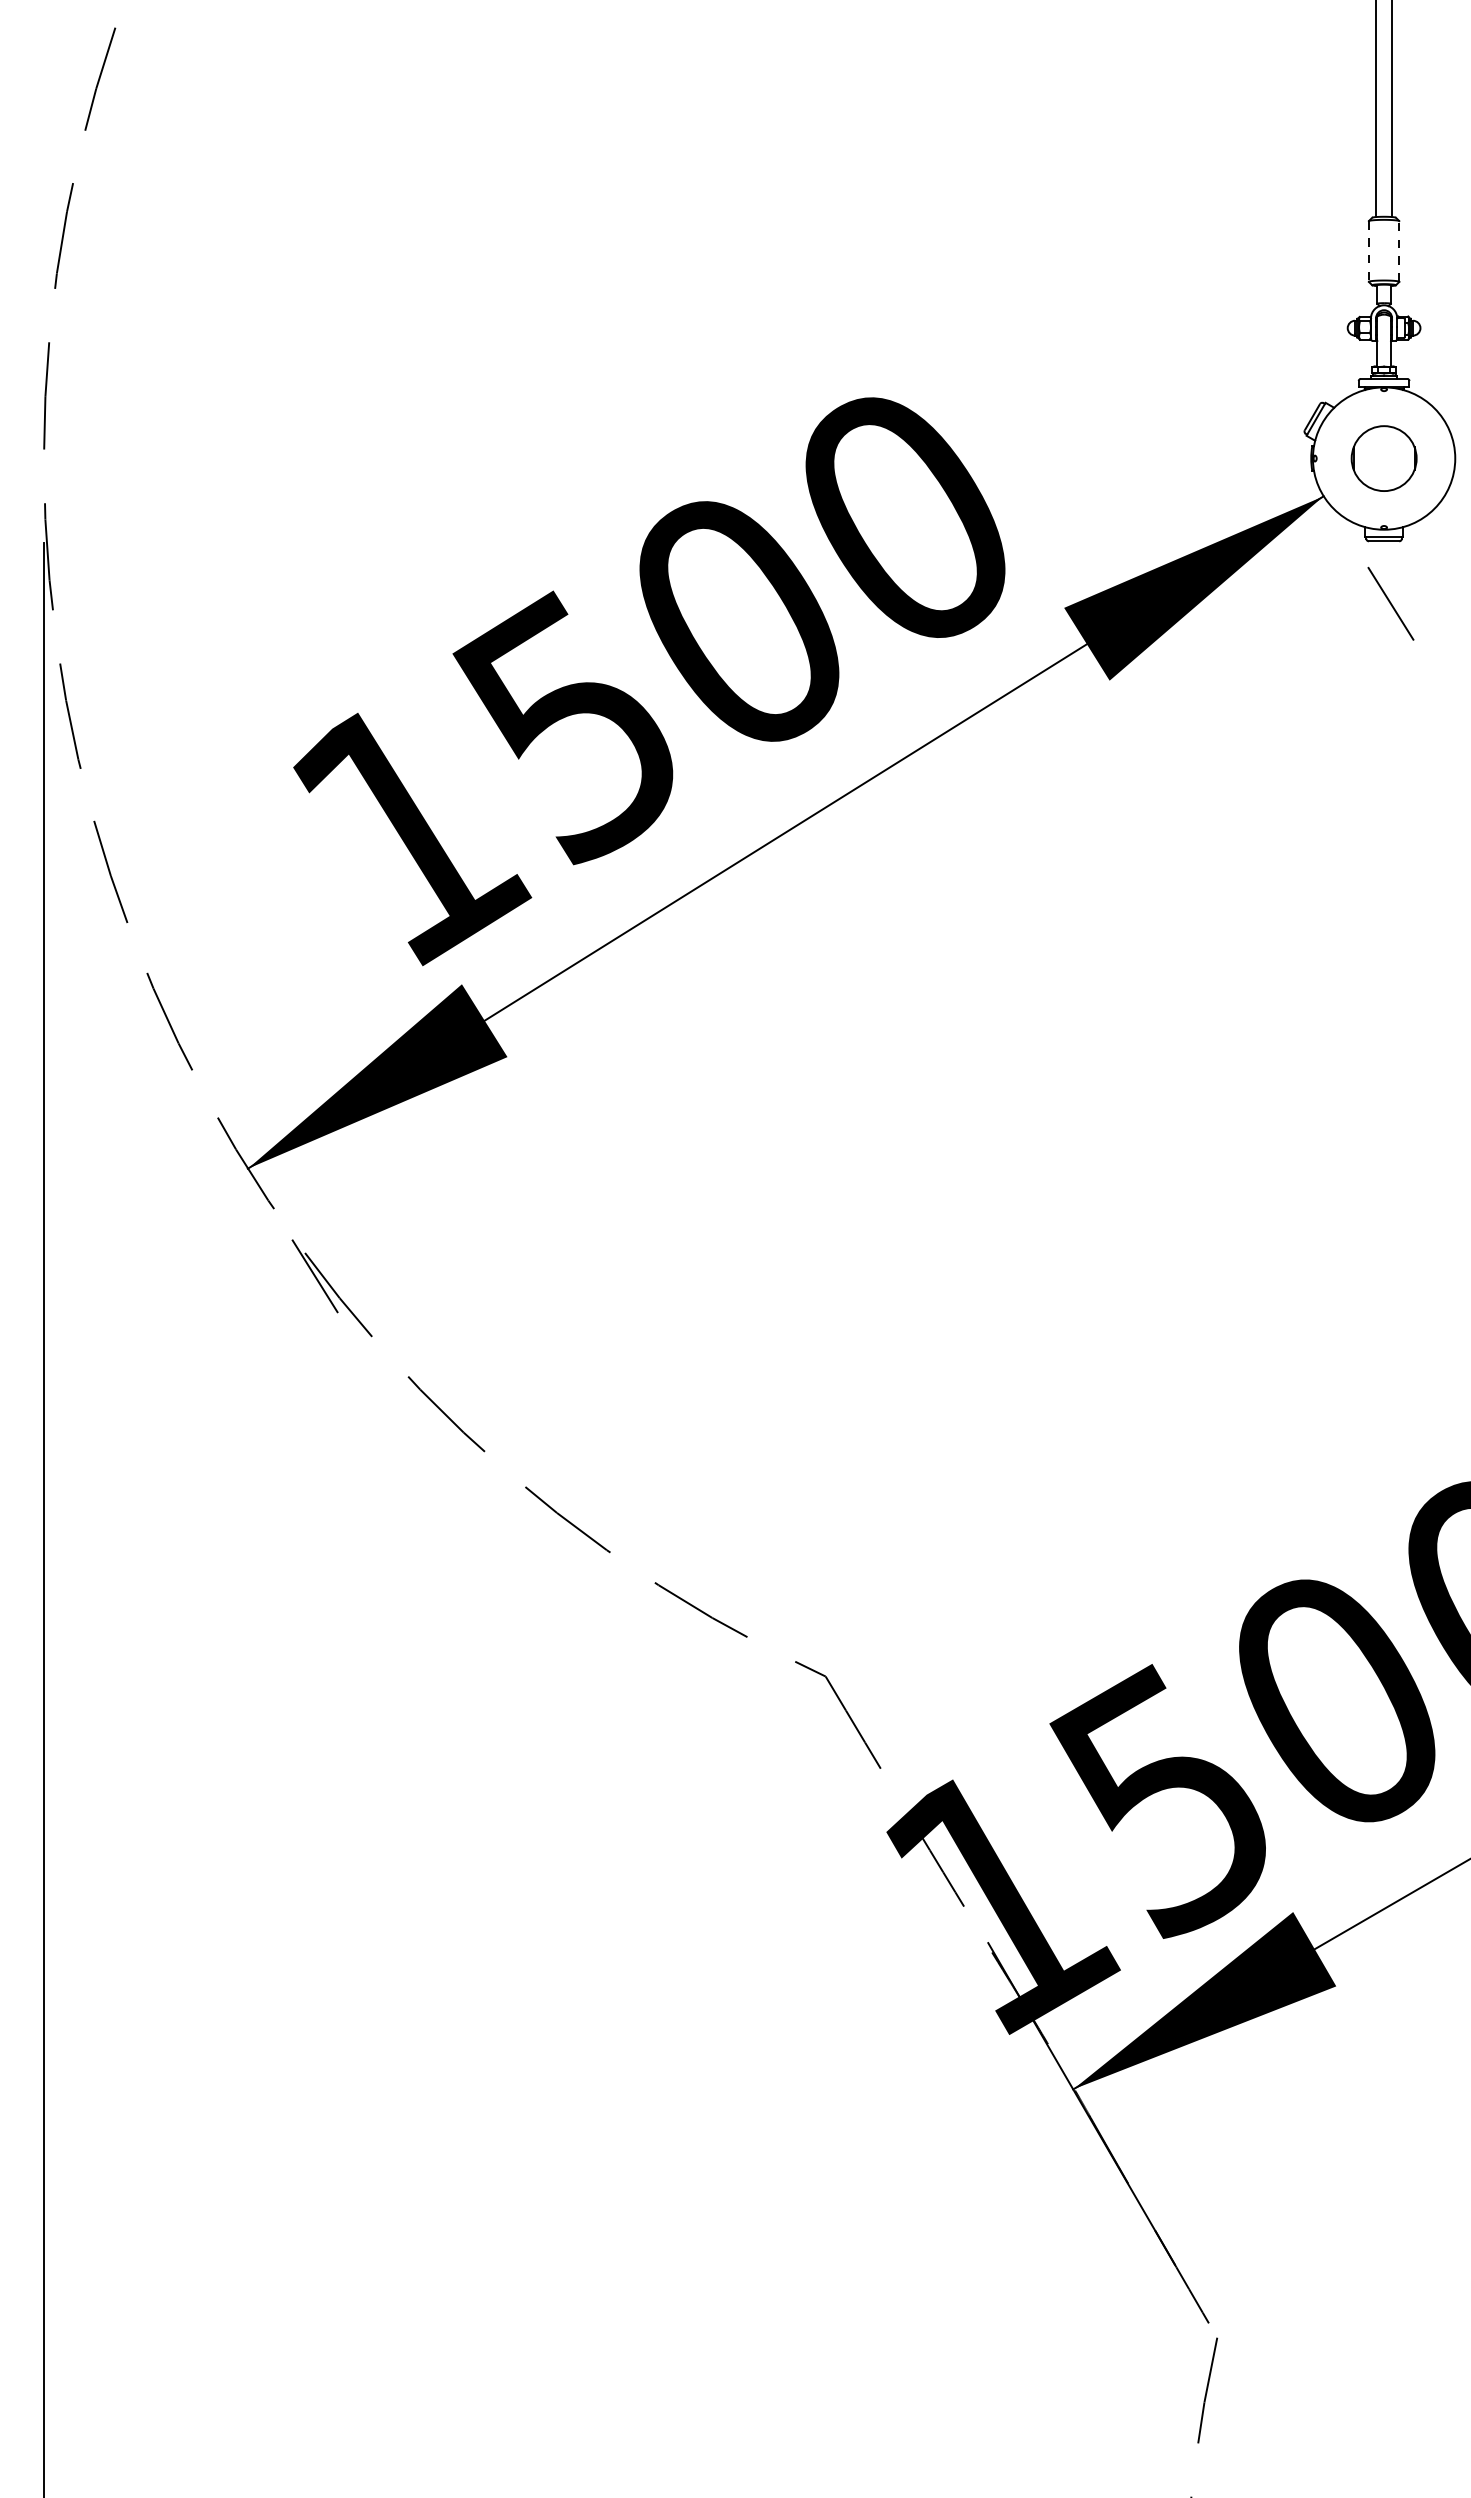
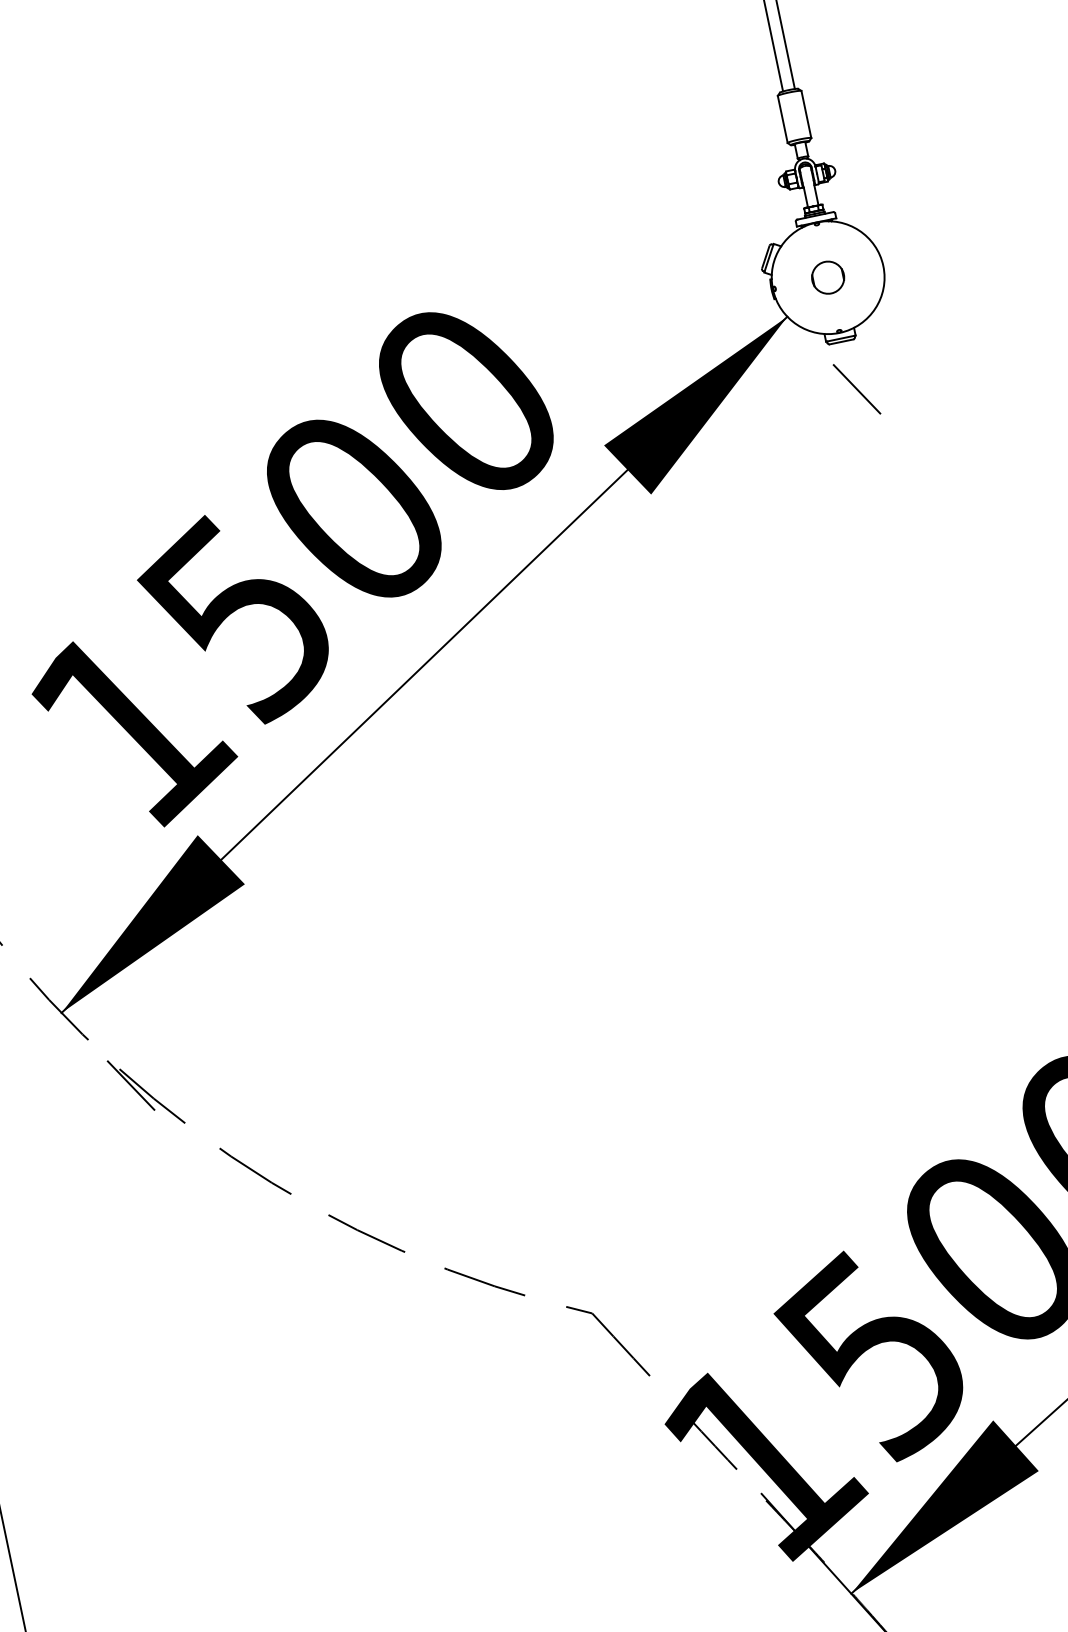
line: (1399, 251) -> (806, 114), dashed -> solid
line: (1368, 252) -> (782, 120), dashed -> solid
part: (1383, 458) -> (827, 277), size x0.62

